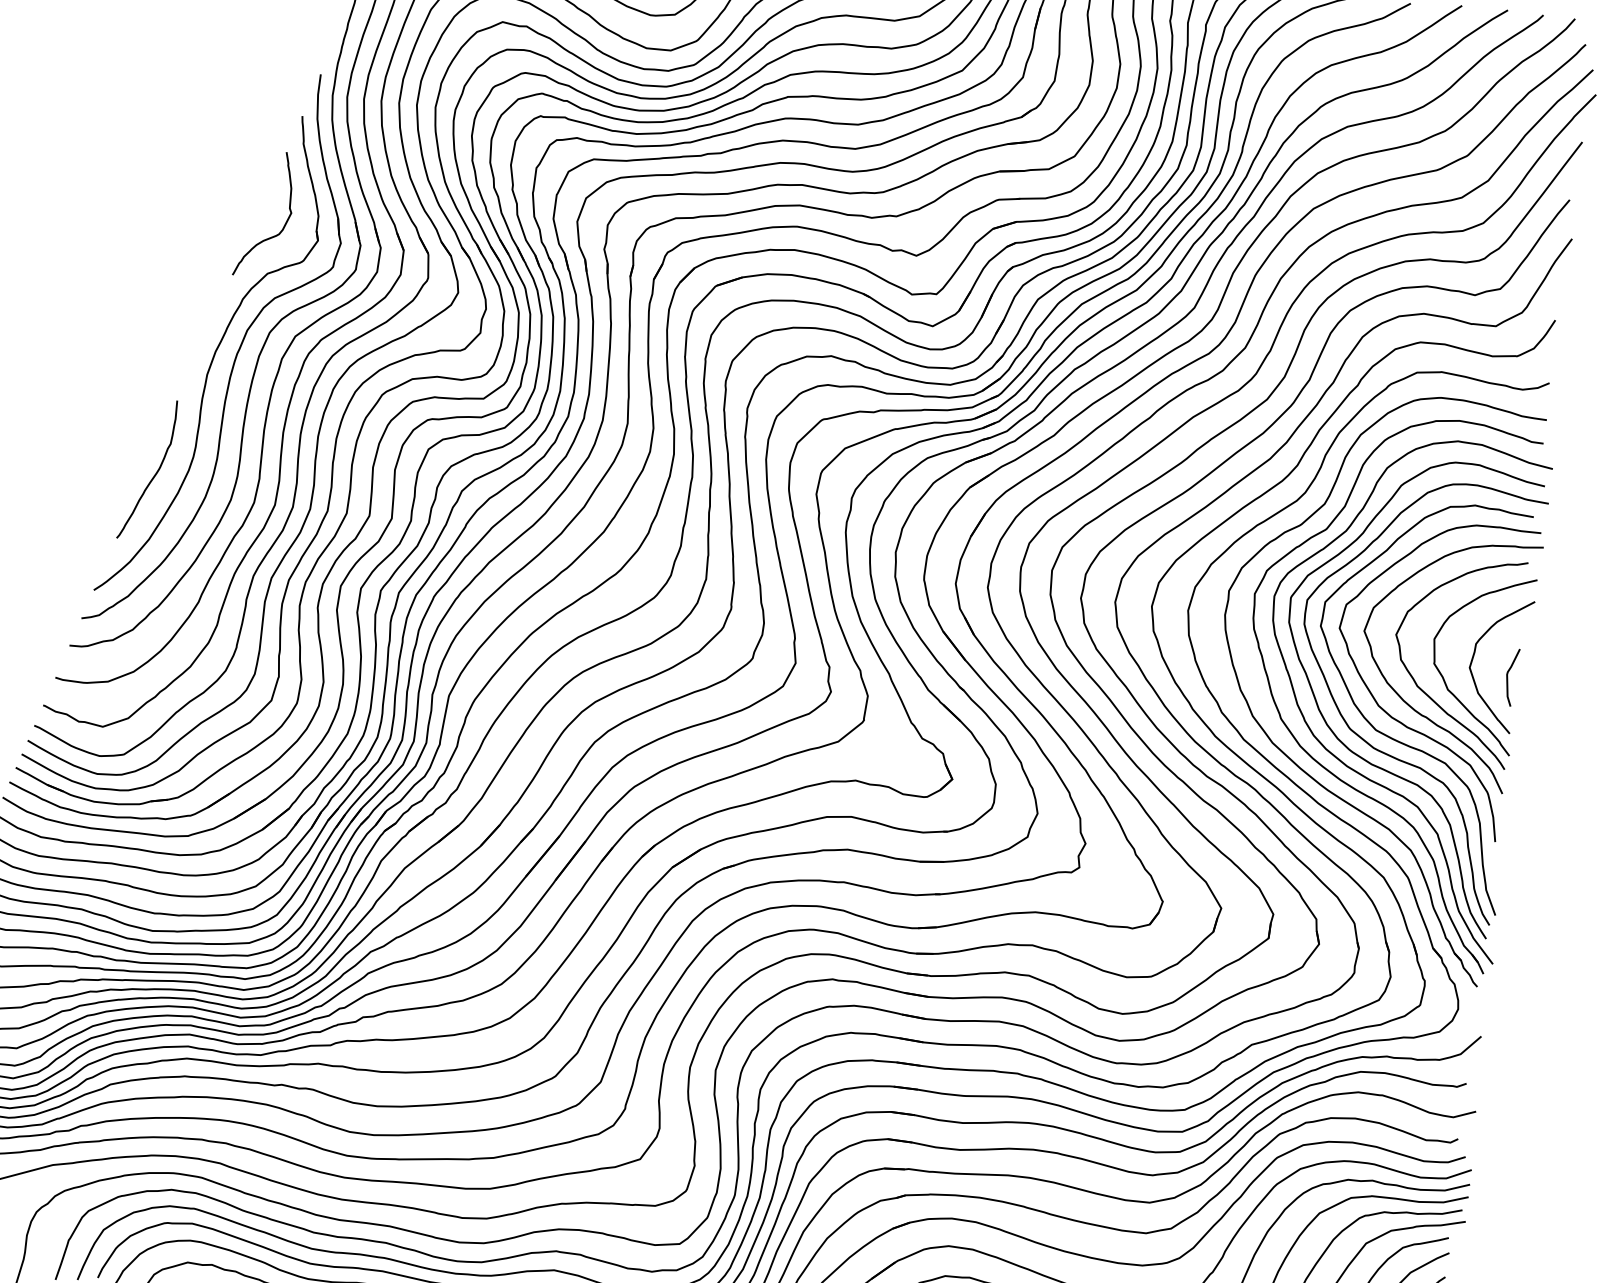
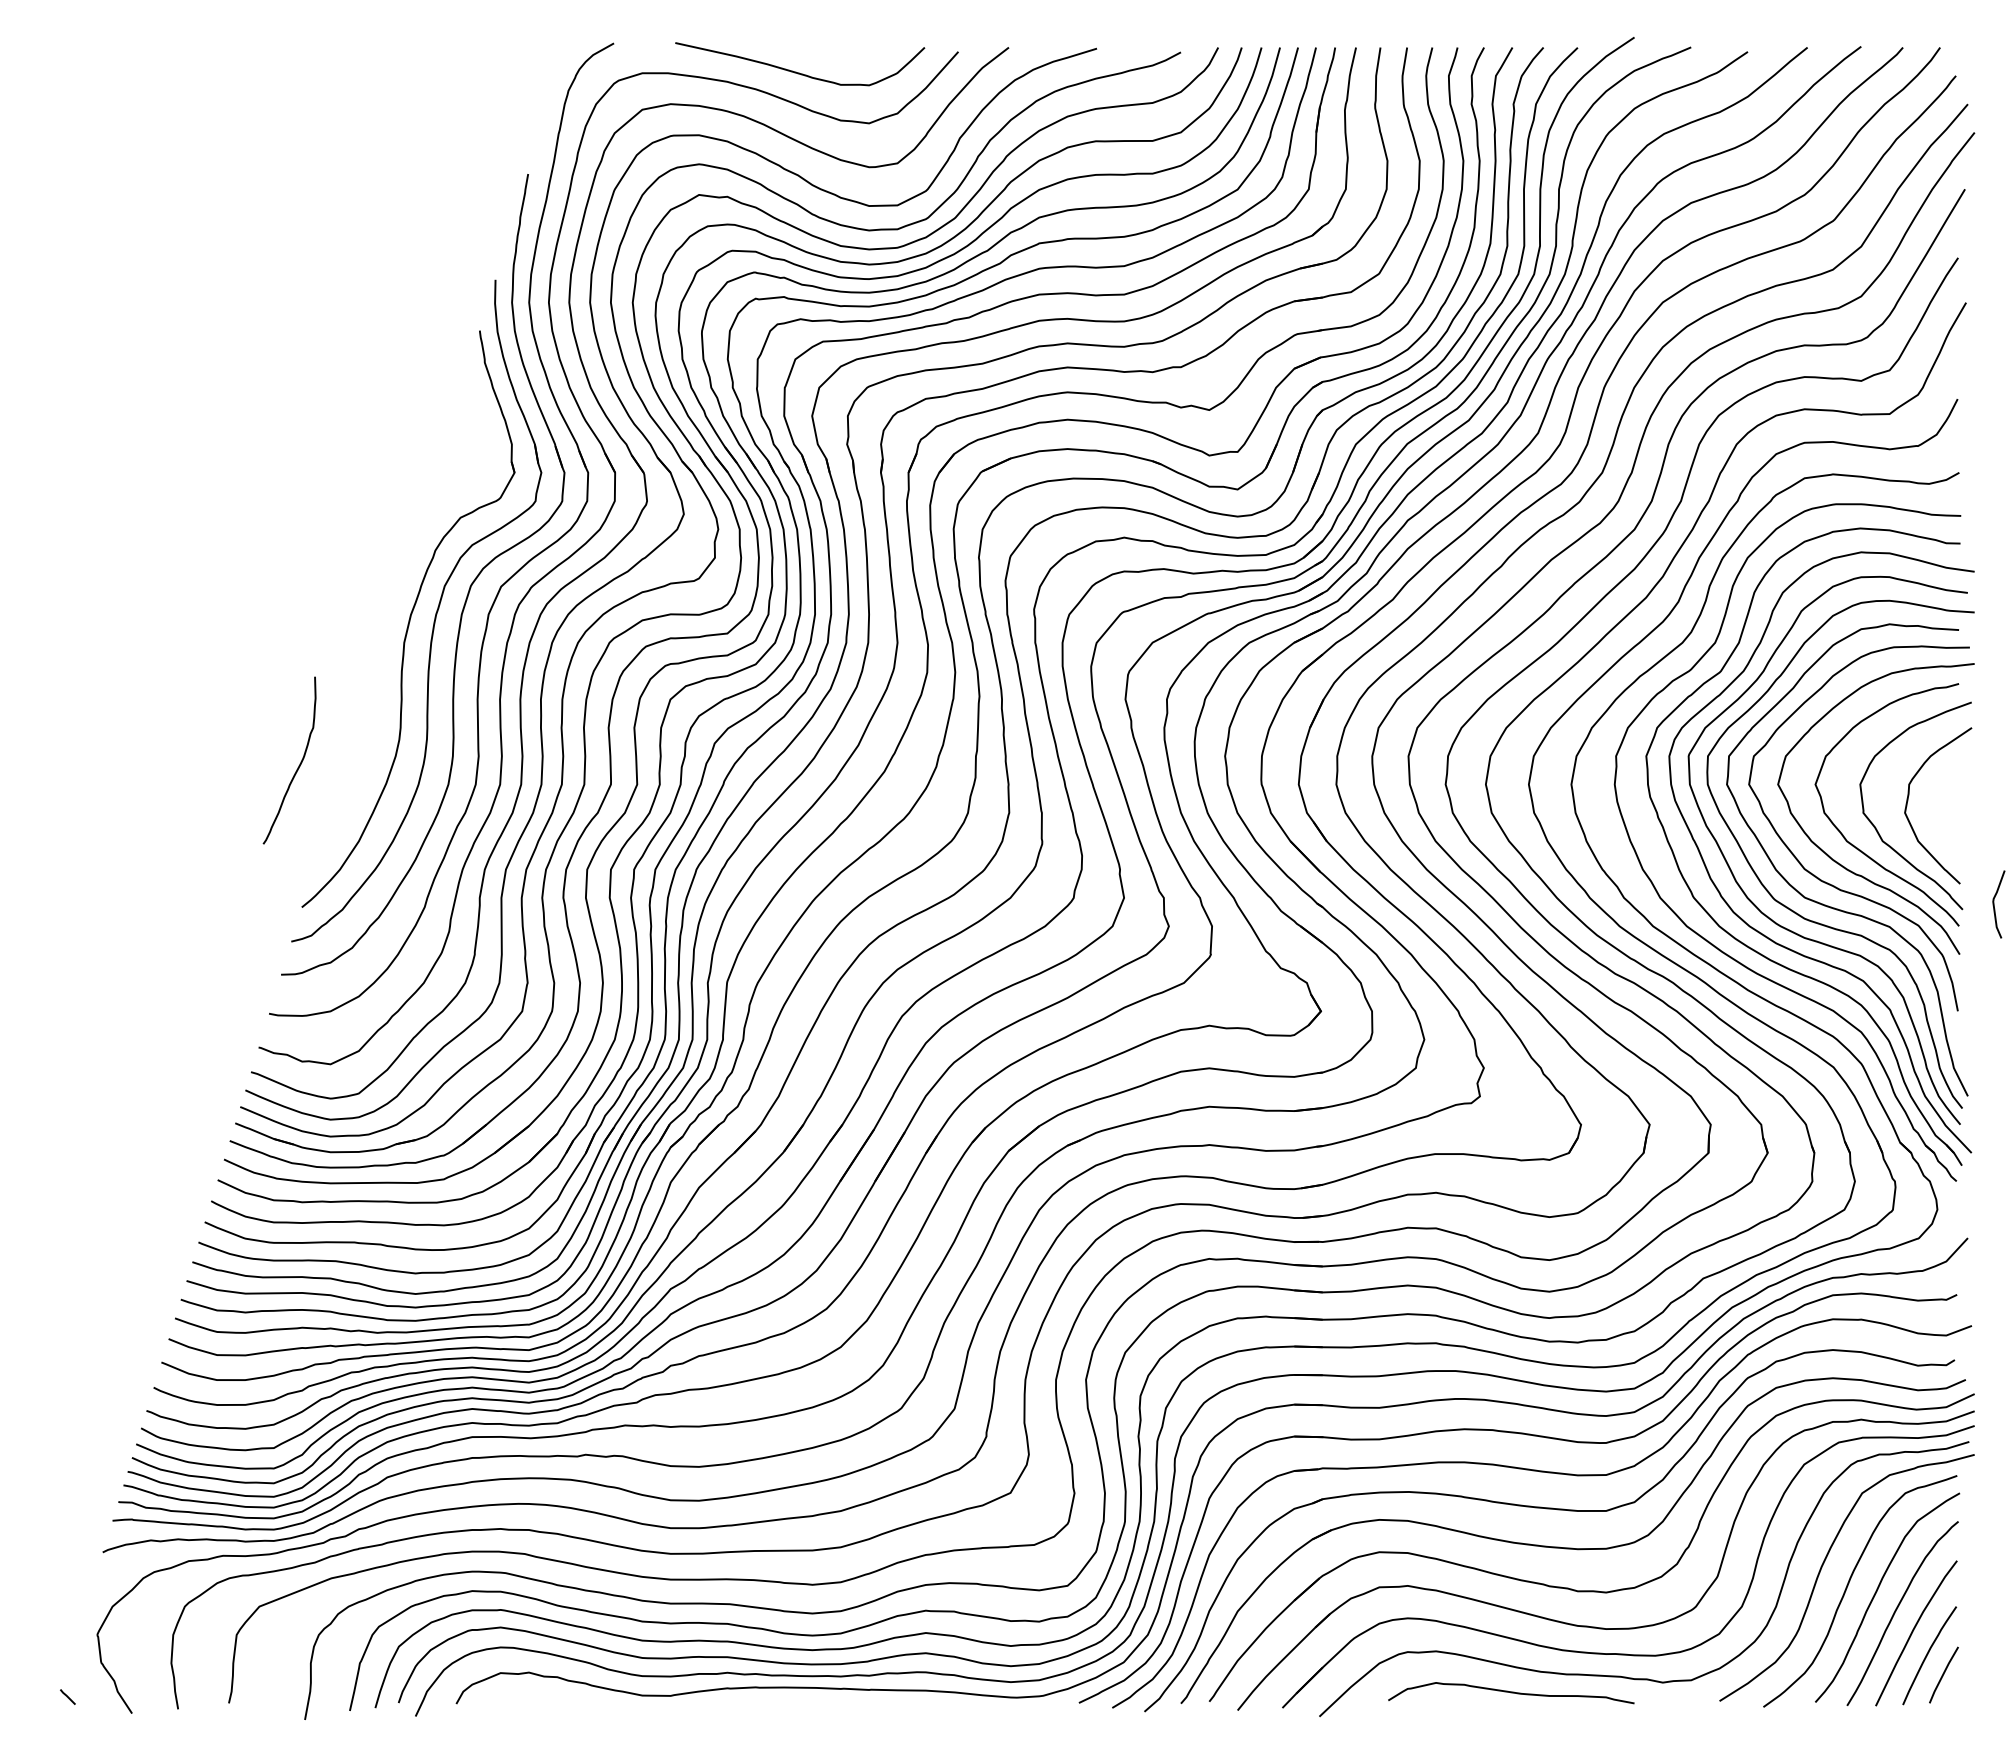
curve: (284, 224) -> (473, 458), removed
curve: (154, 474) -> (298, 765), moved
curve: (1507, 677) -> (1994, 904), moved

